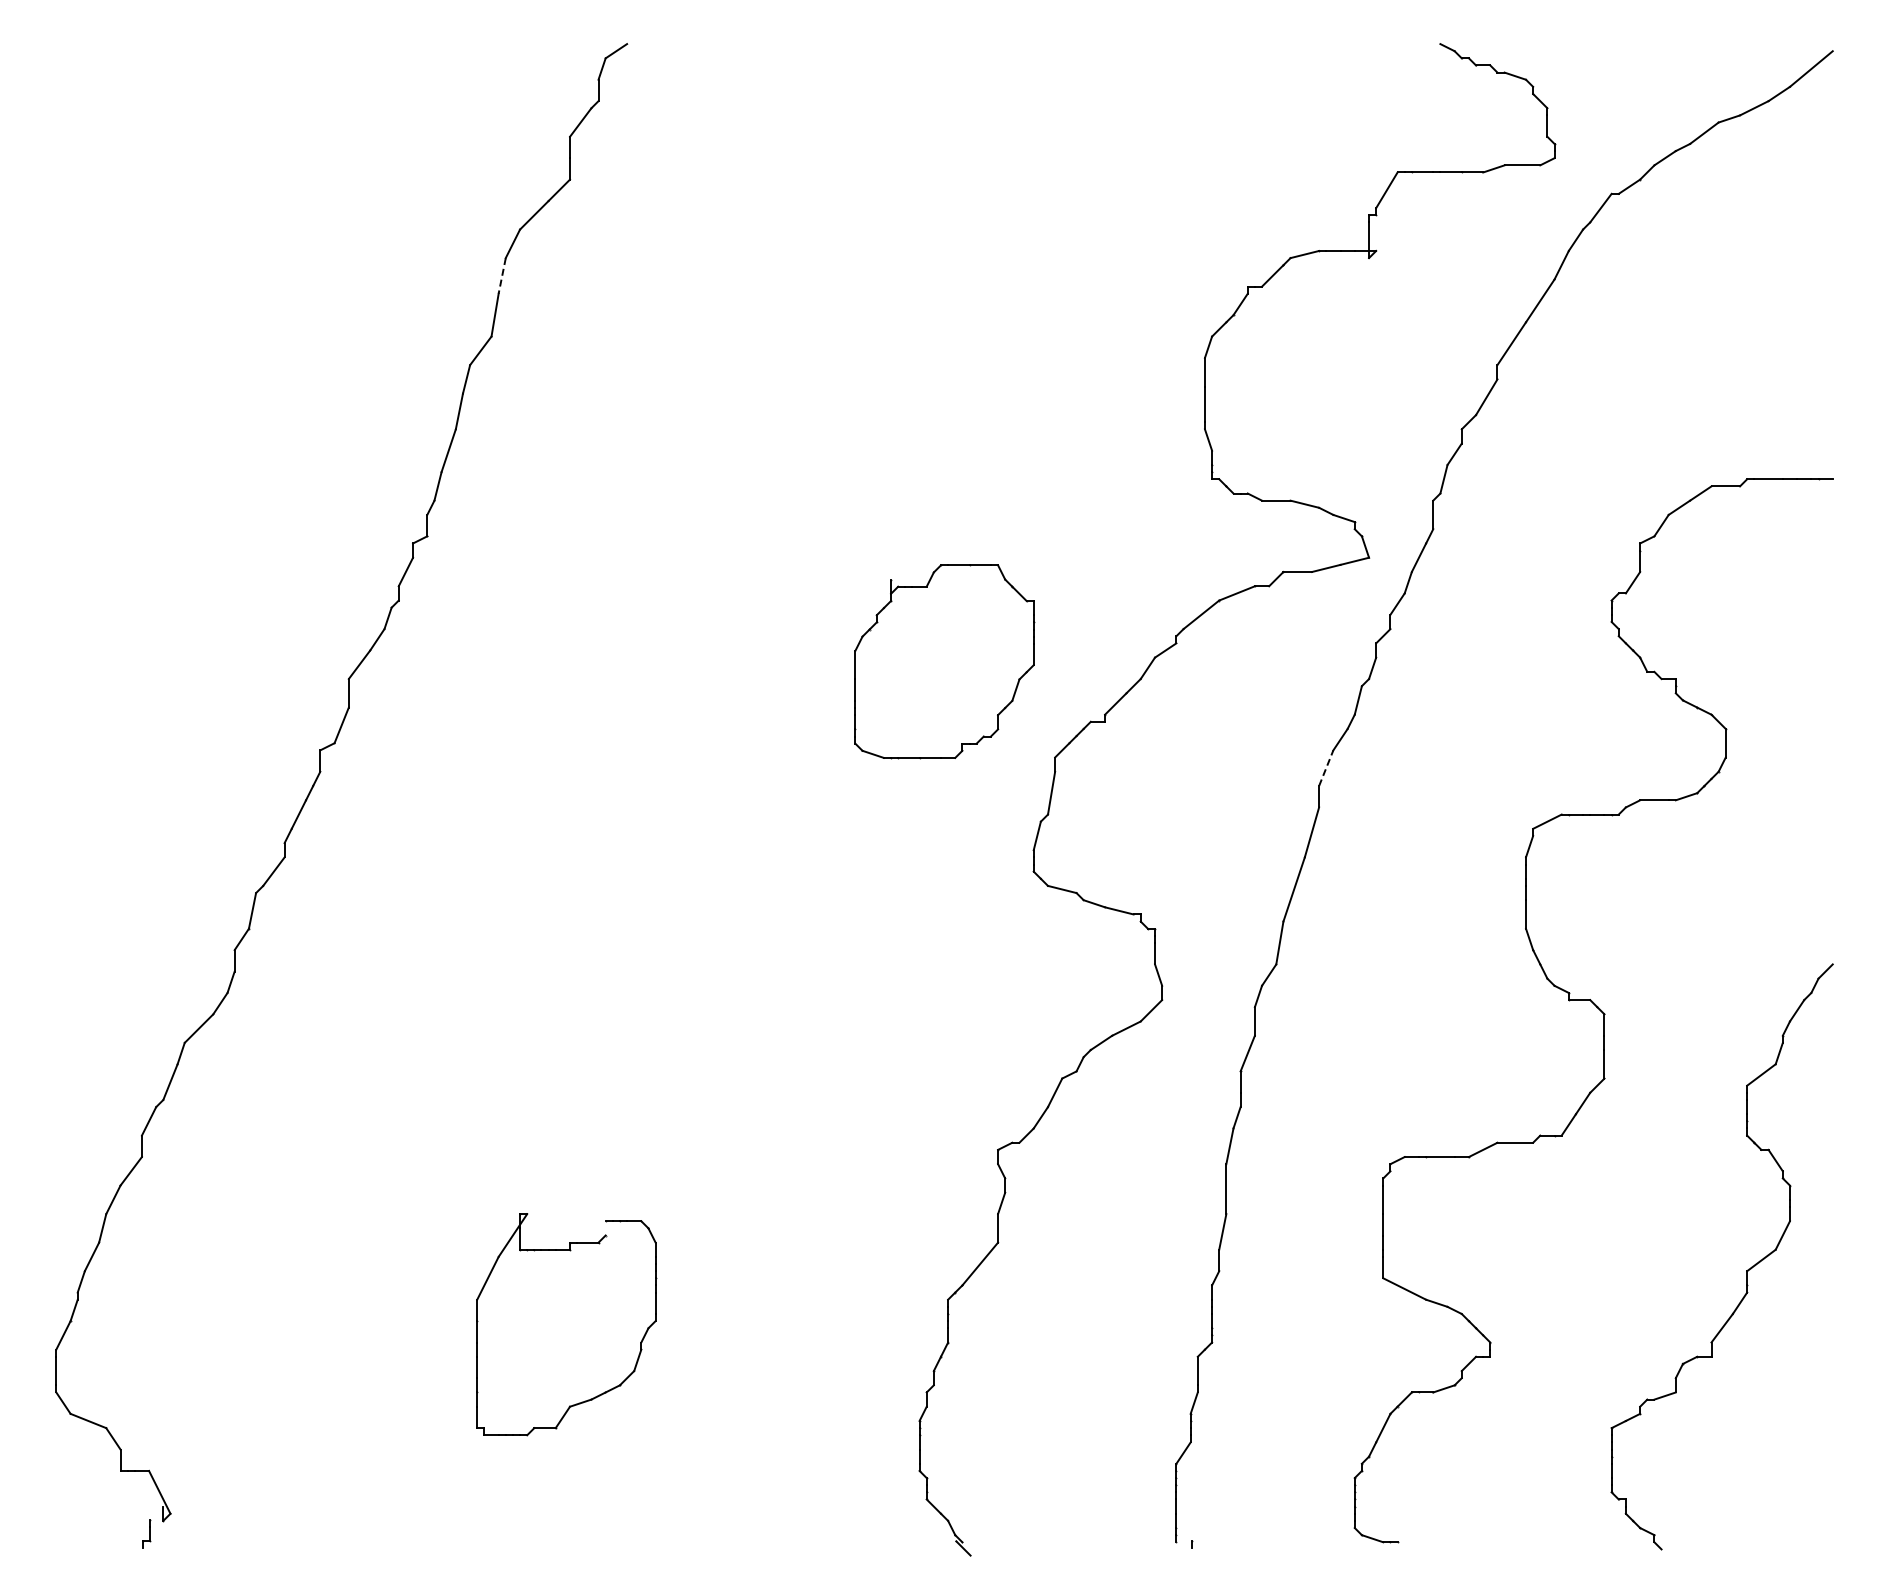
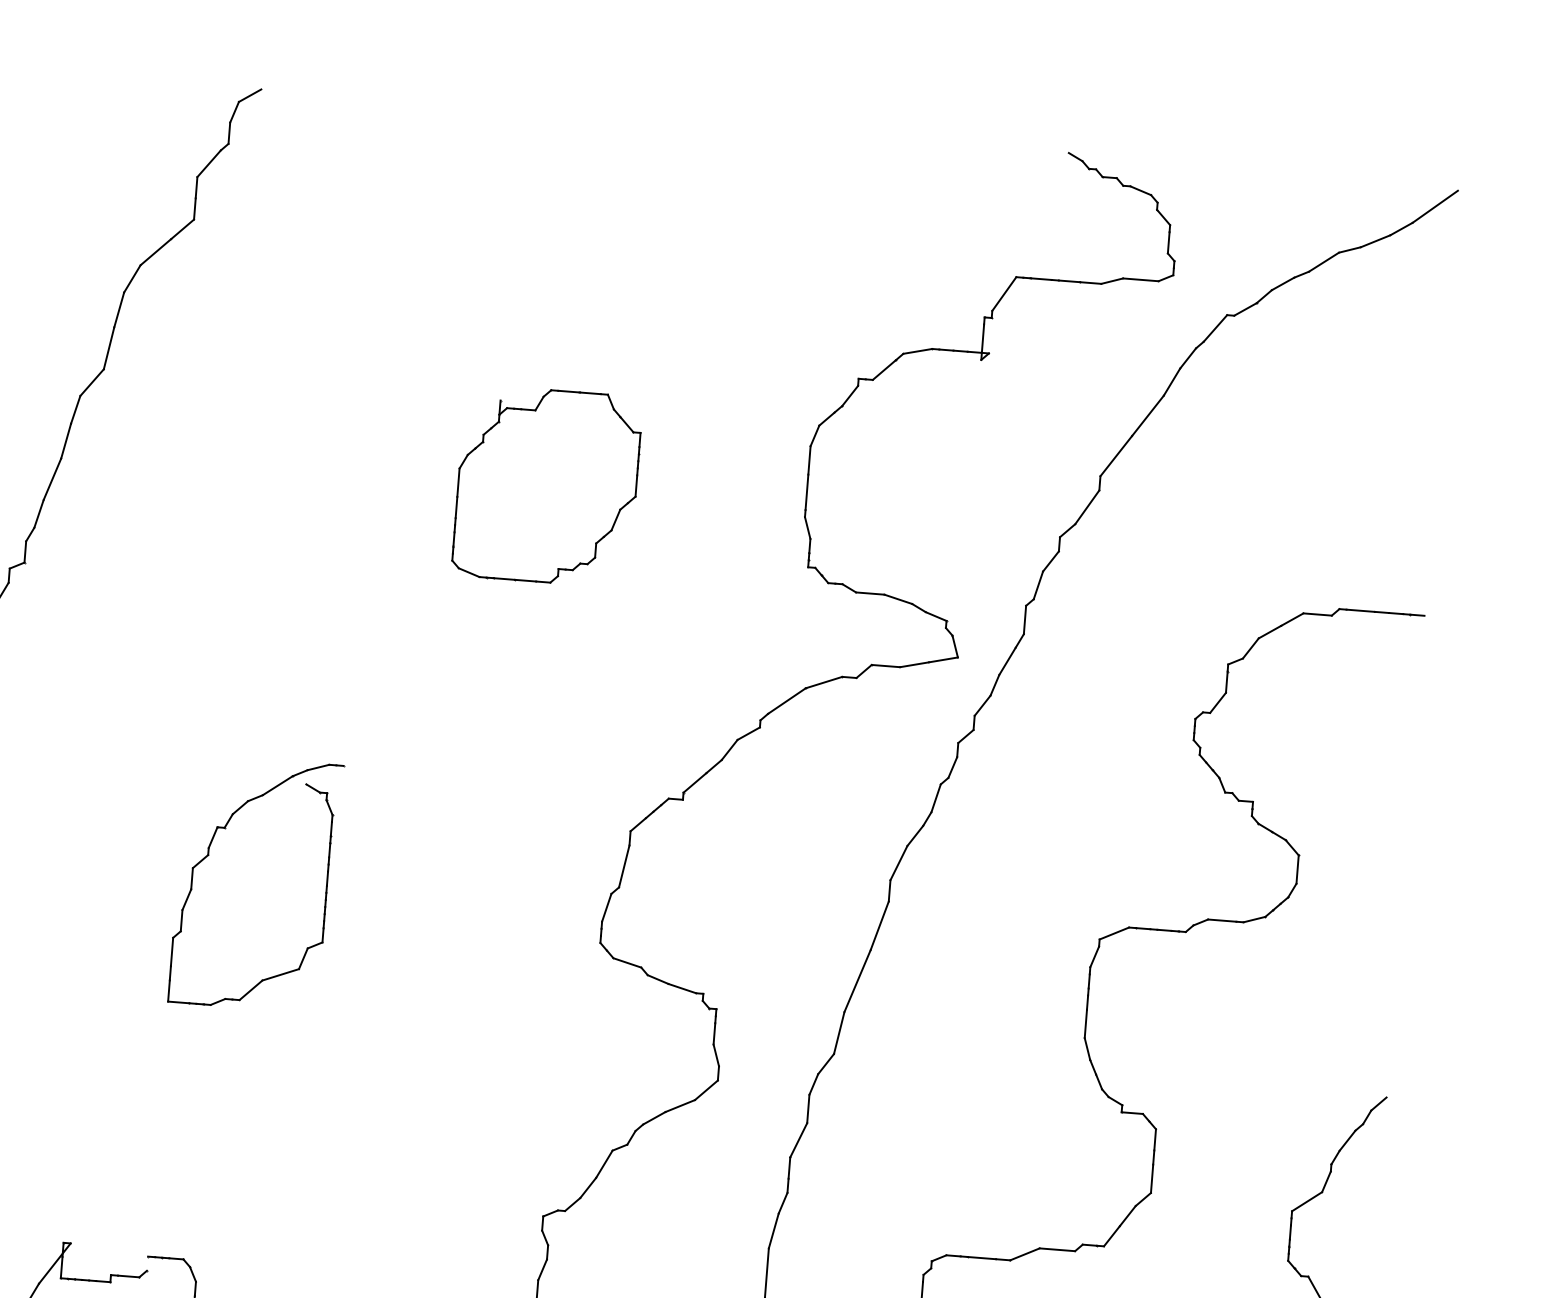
line: (502, 276) -> (119, 310), dashed -> solid
part: (944, 661) -> (547, 486), moved
line: (1326, 767) -> (899, 862), dashed -> solid
part: (635, 814) -> (209, 855), added

